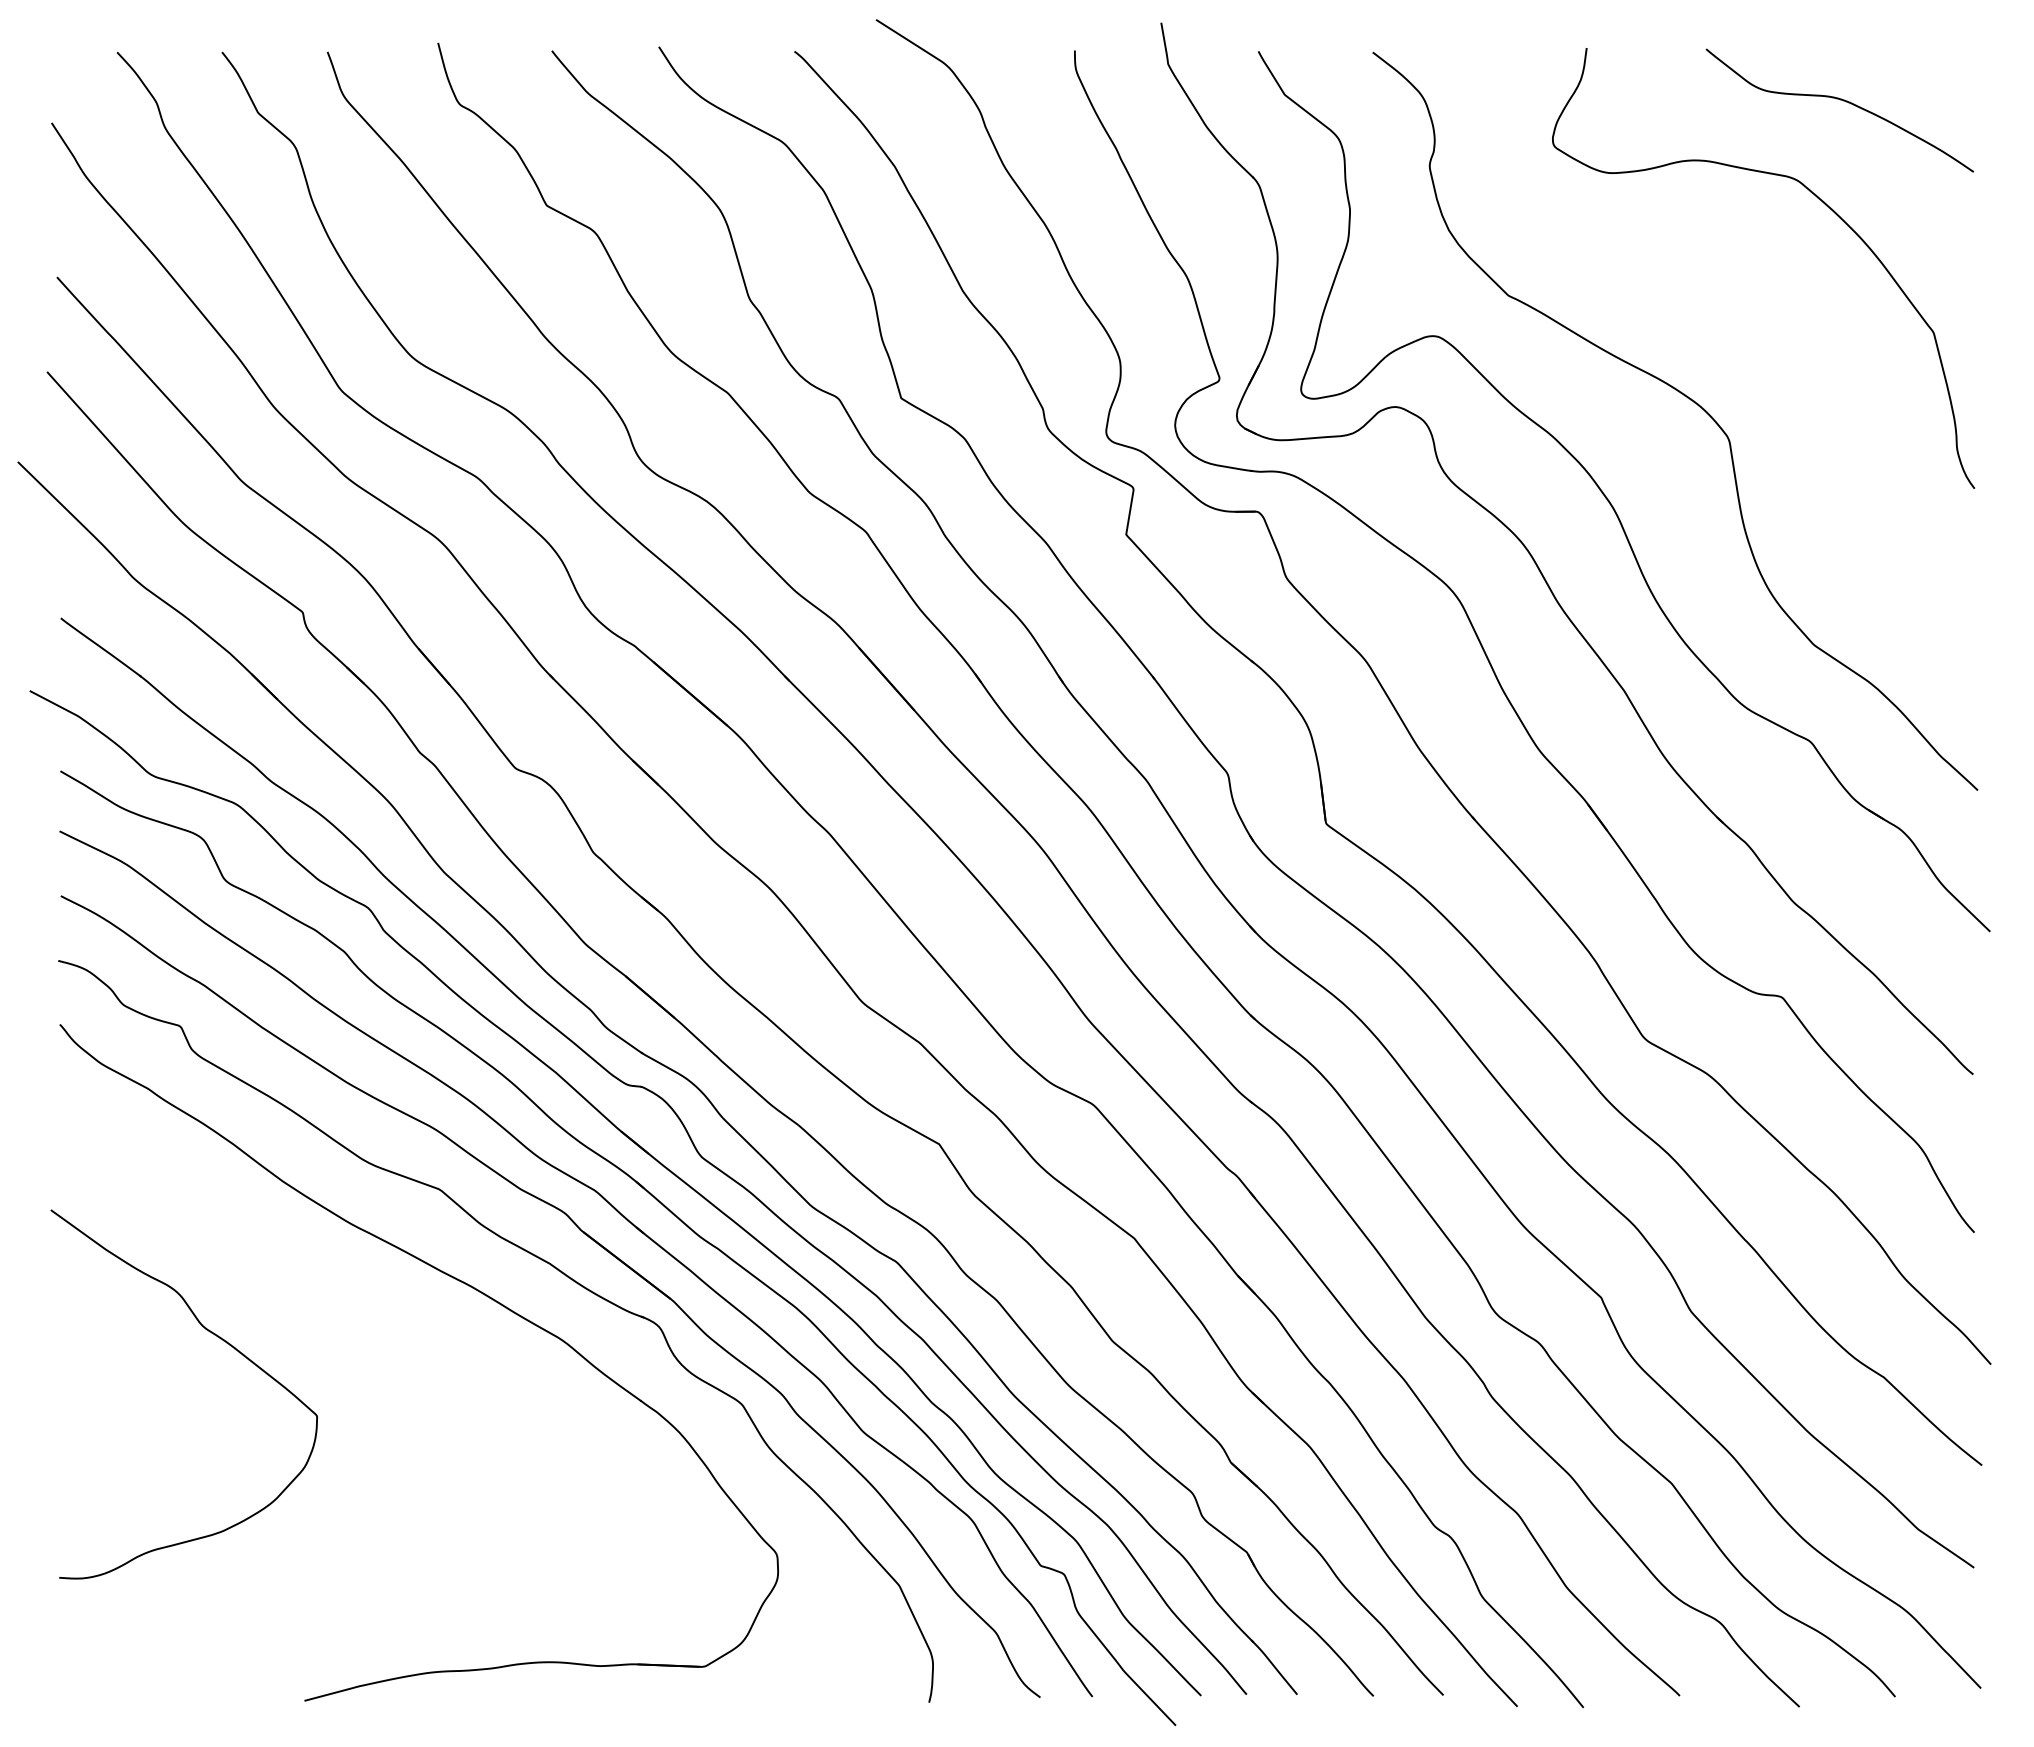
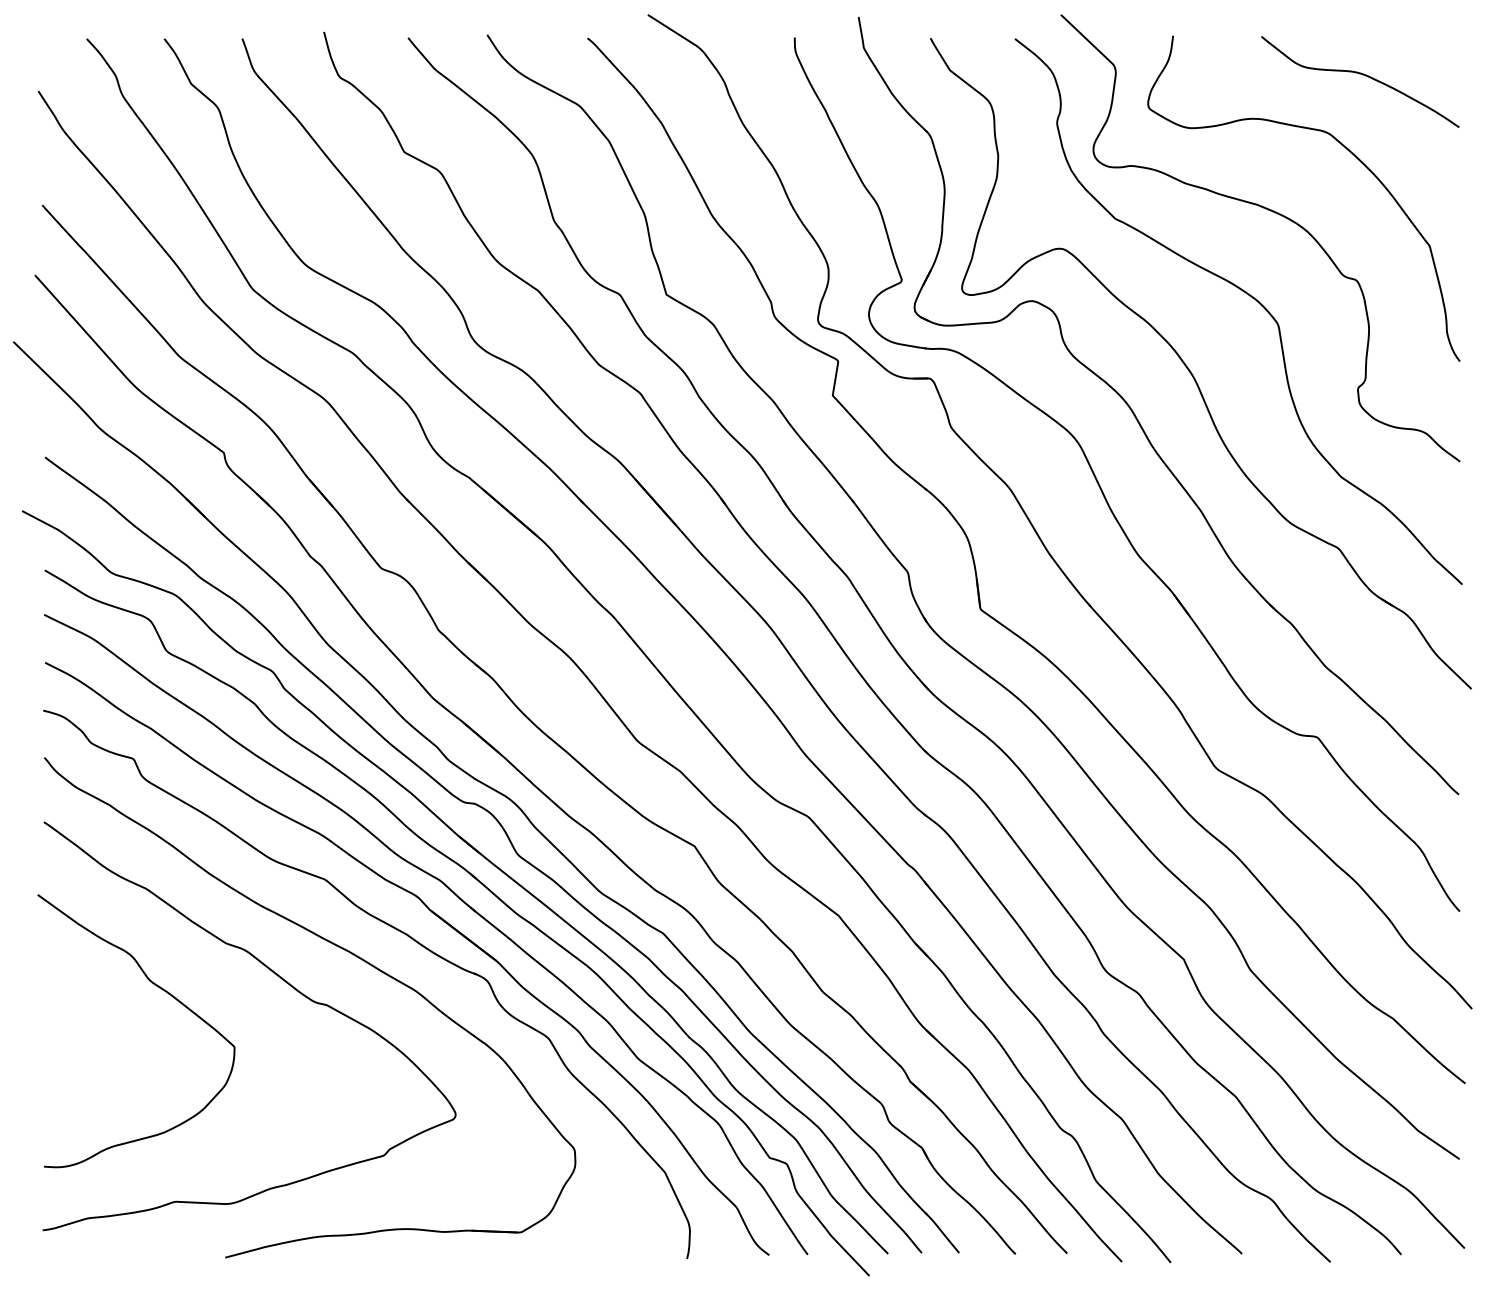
curve: (1718, 285) -> (1270, 211), added
curve: (383, 1326) -> (283, 980), added

